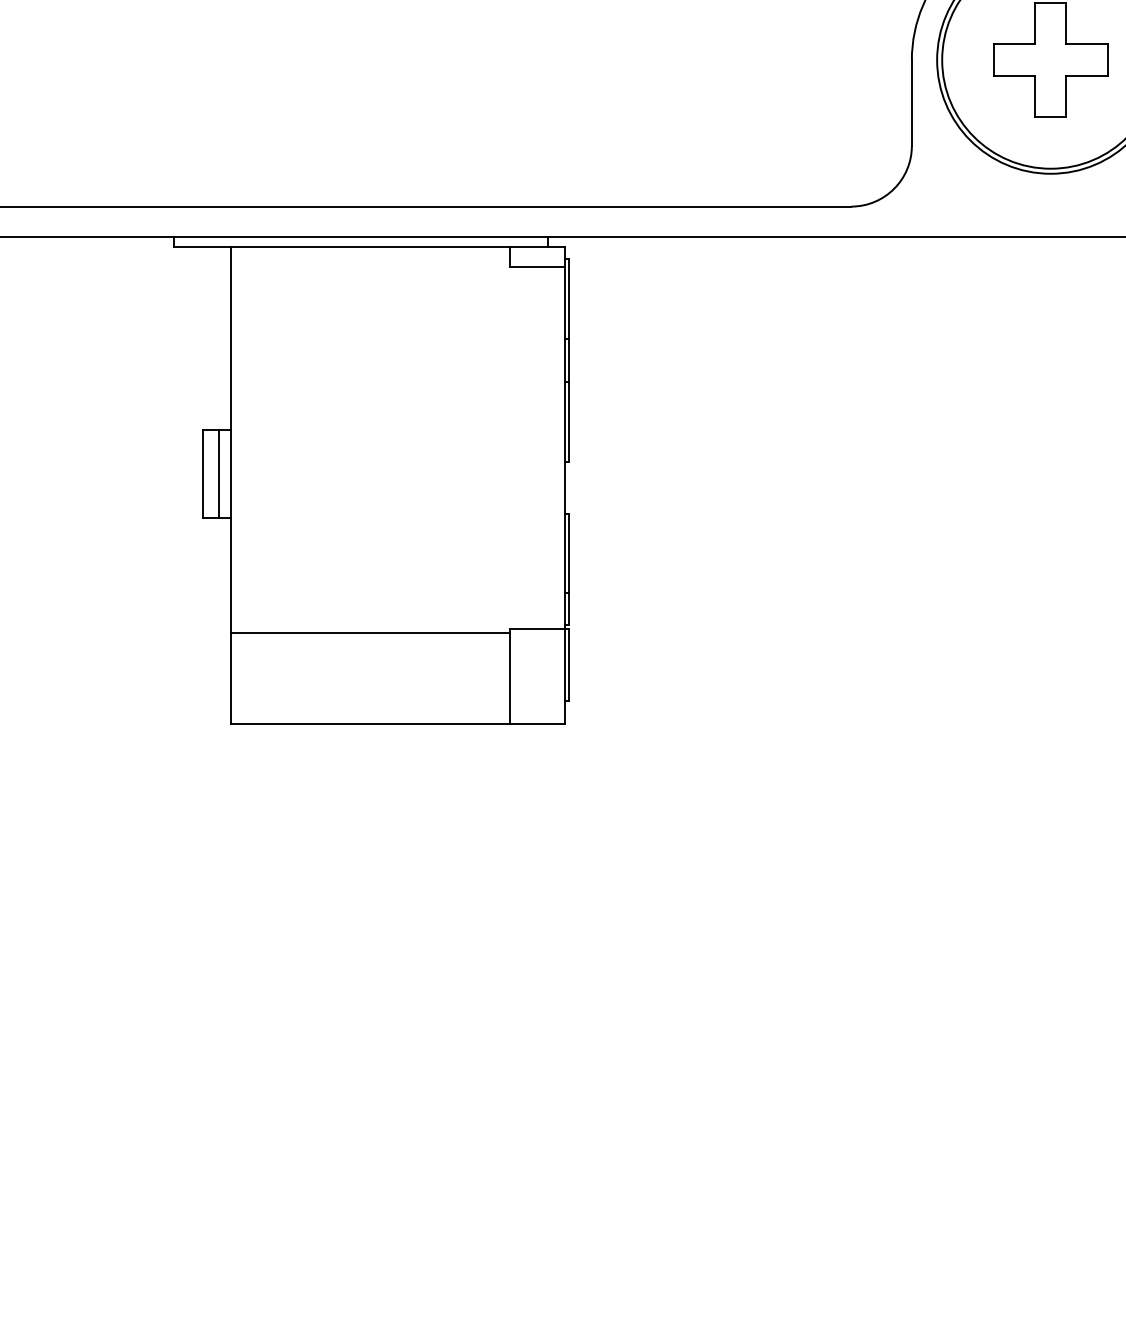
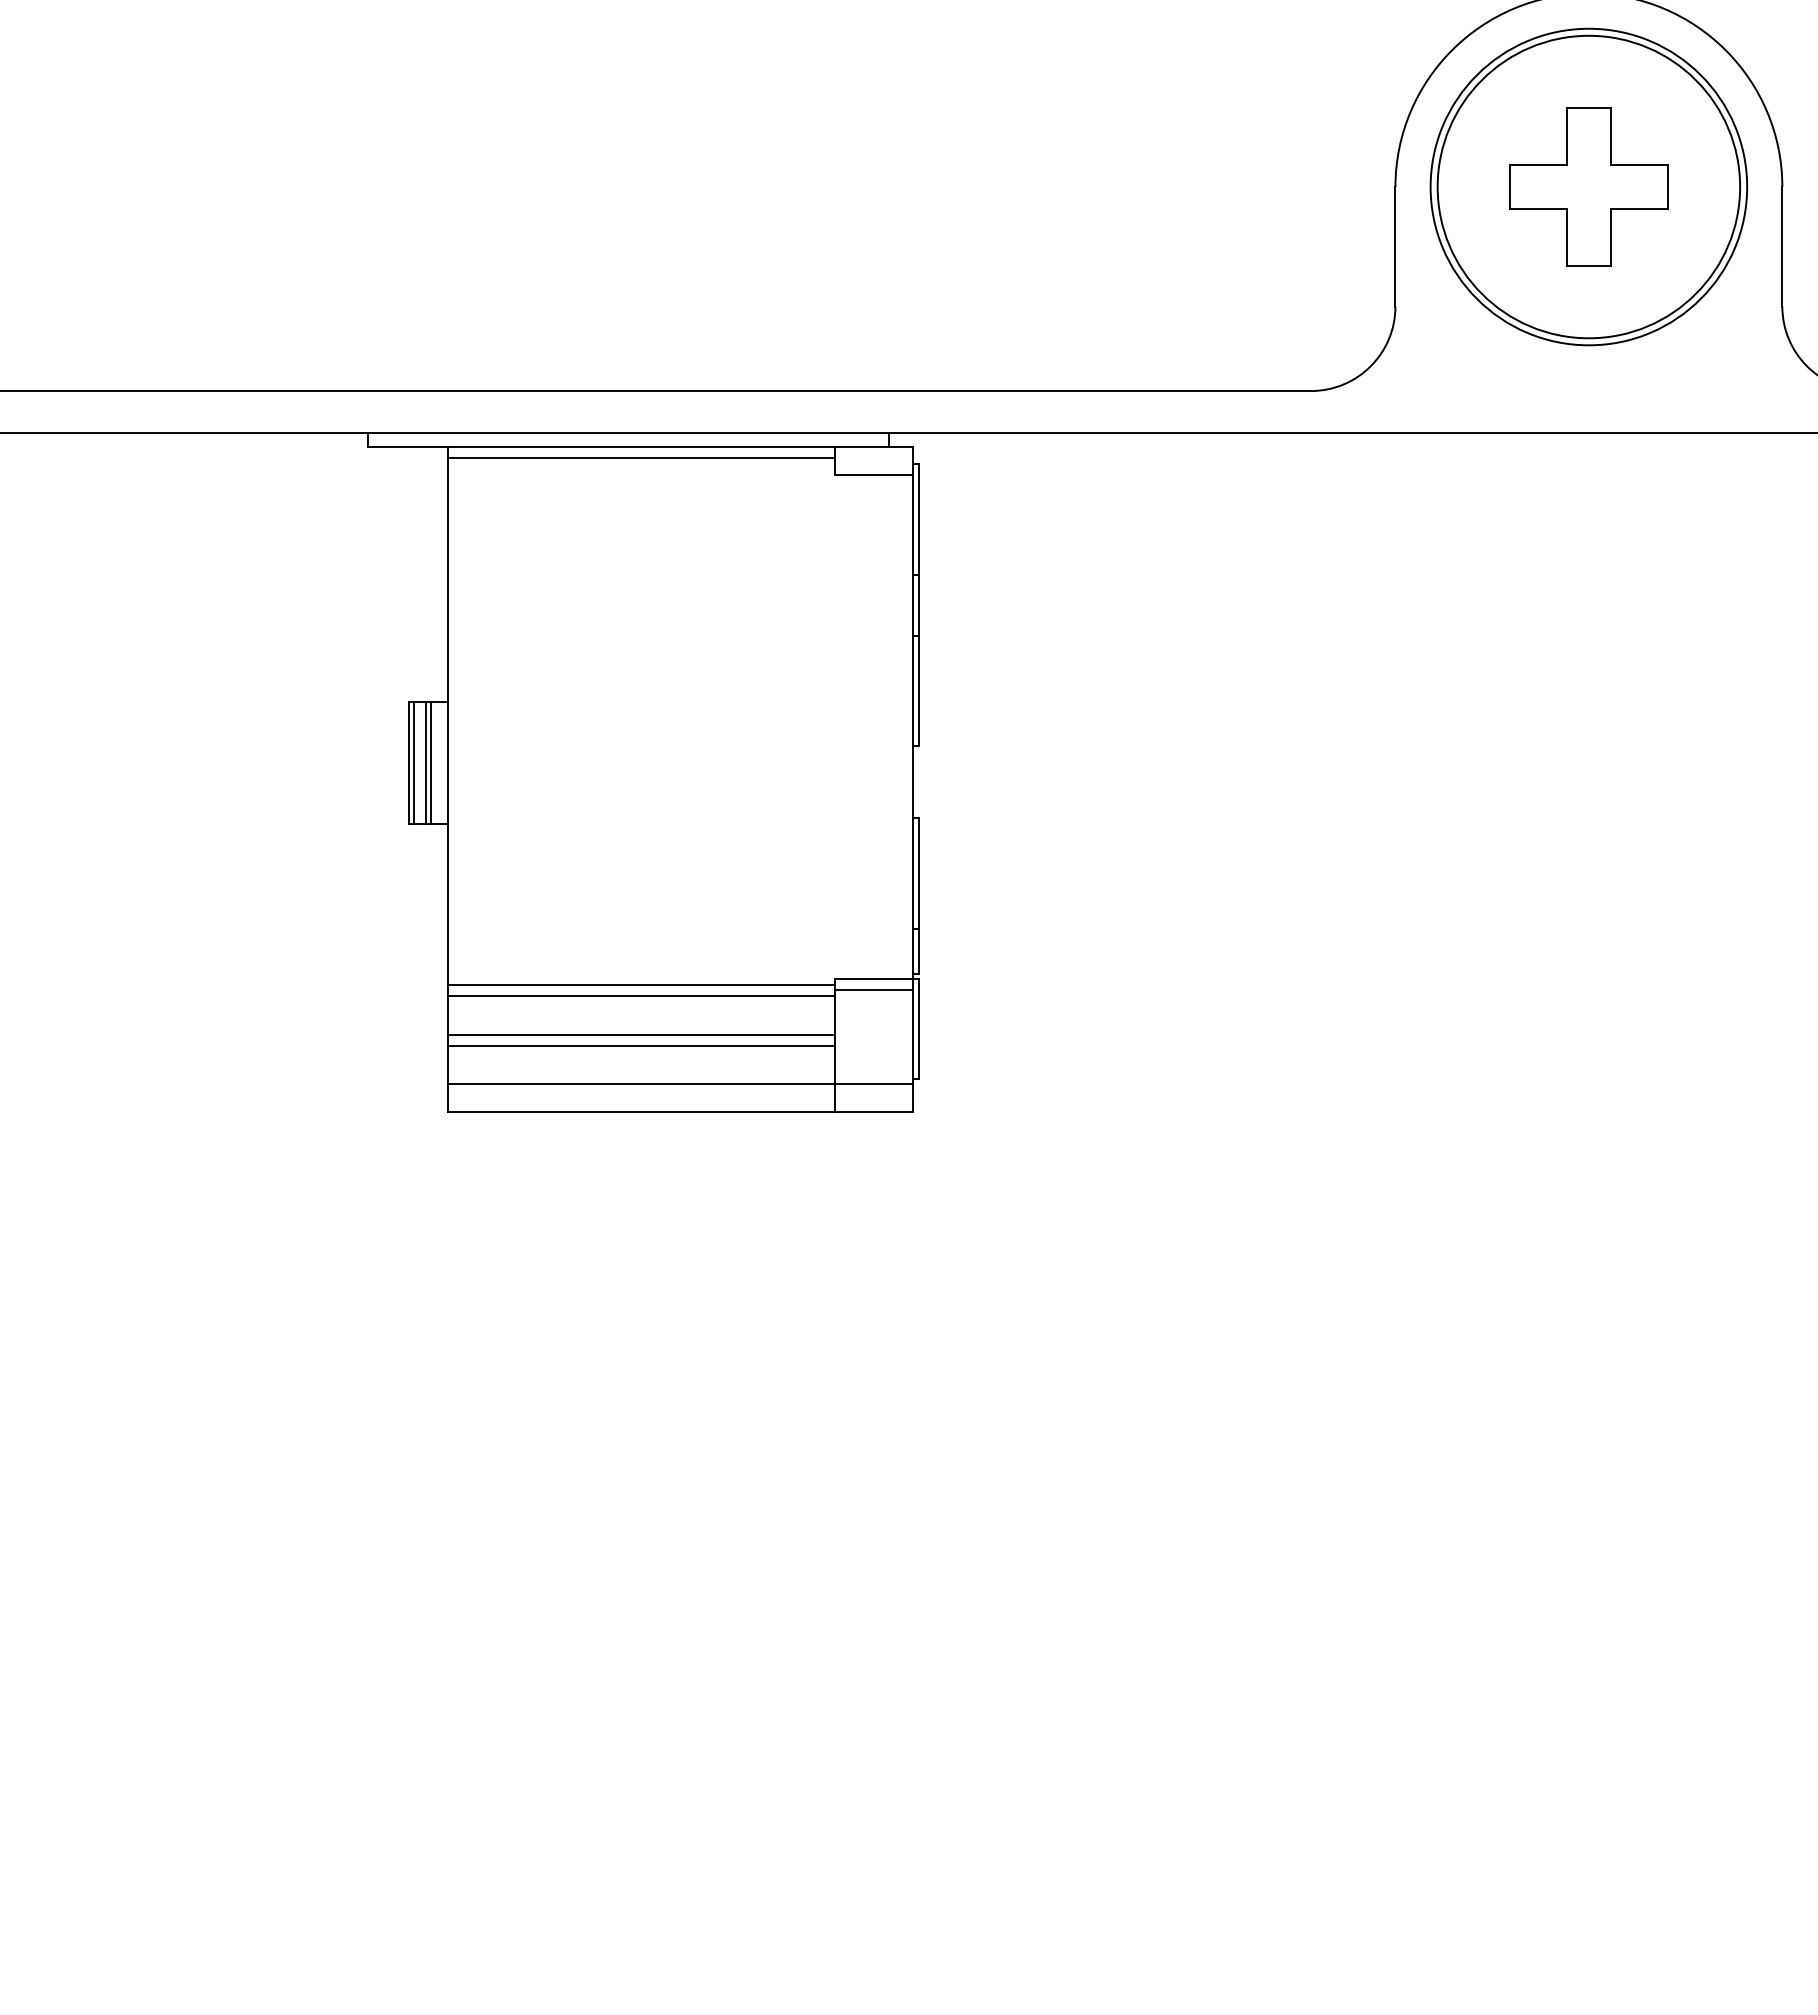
line: (370, 255) -> (641, 458), added
line: (207, 474) -> (414, 763), added
line: (215, 474) -> (425, 763), added
line: (537, 637) -> (874, 990), added
line: (370, 640) -> (641, 995), added
line: (370, 668) -> (641, 1034), added
line: (370, 676) -> (641, 1045), added
line: (398, 704) -> (680, 1084), added

